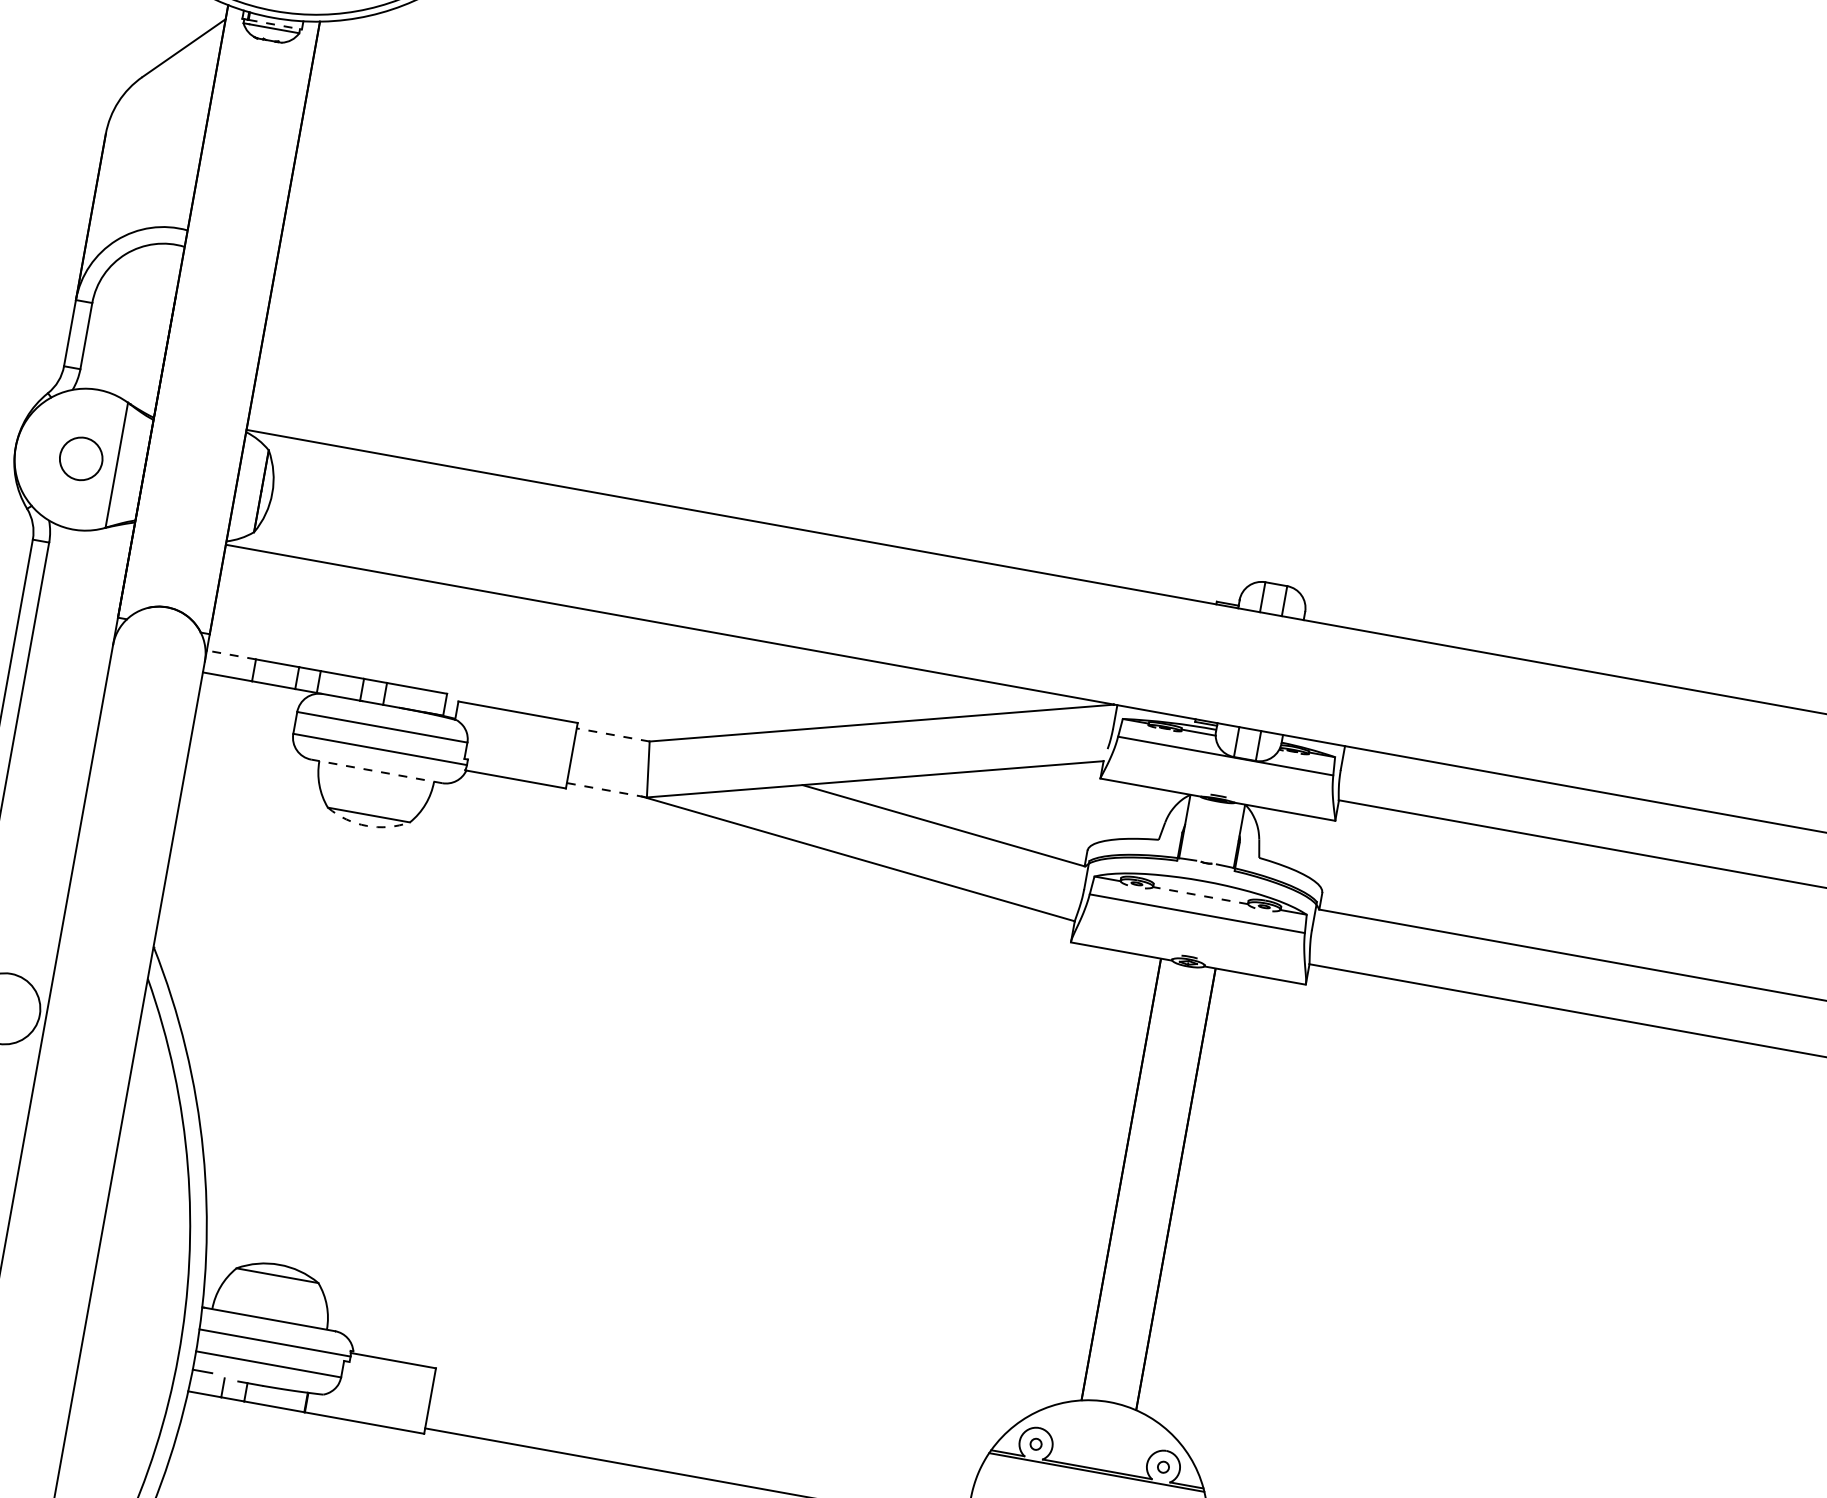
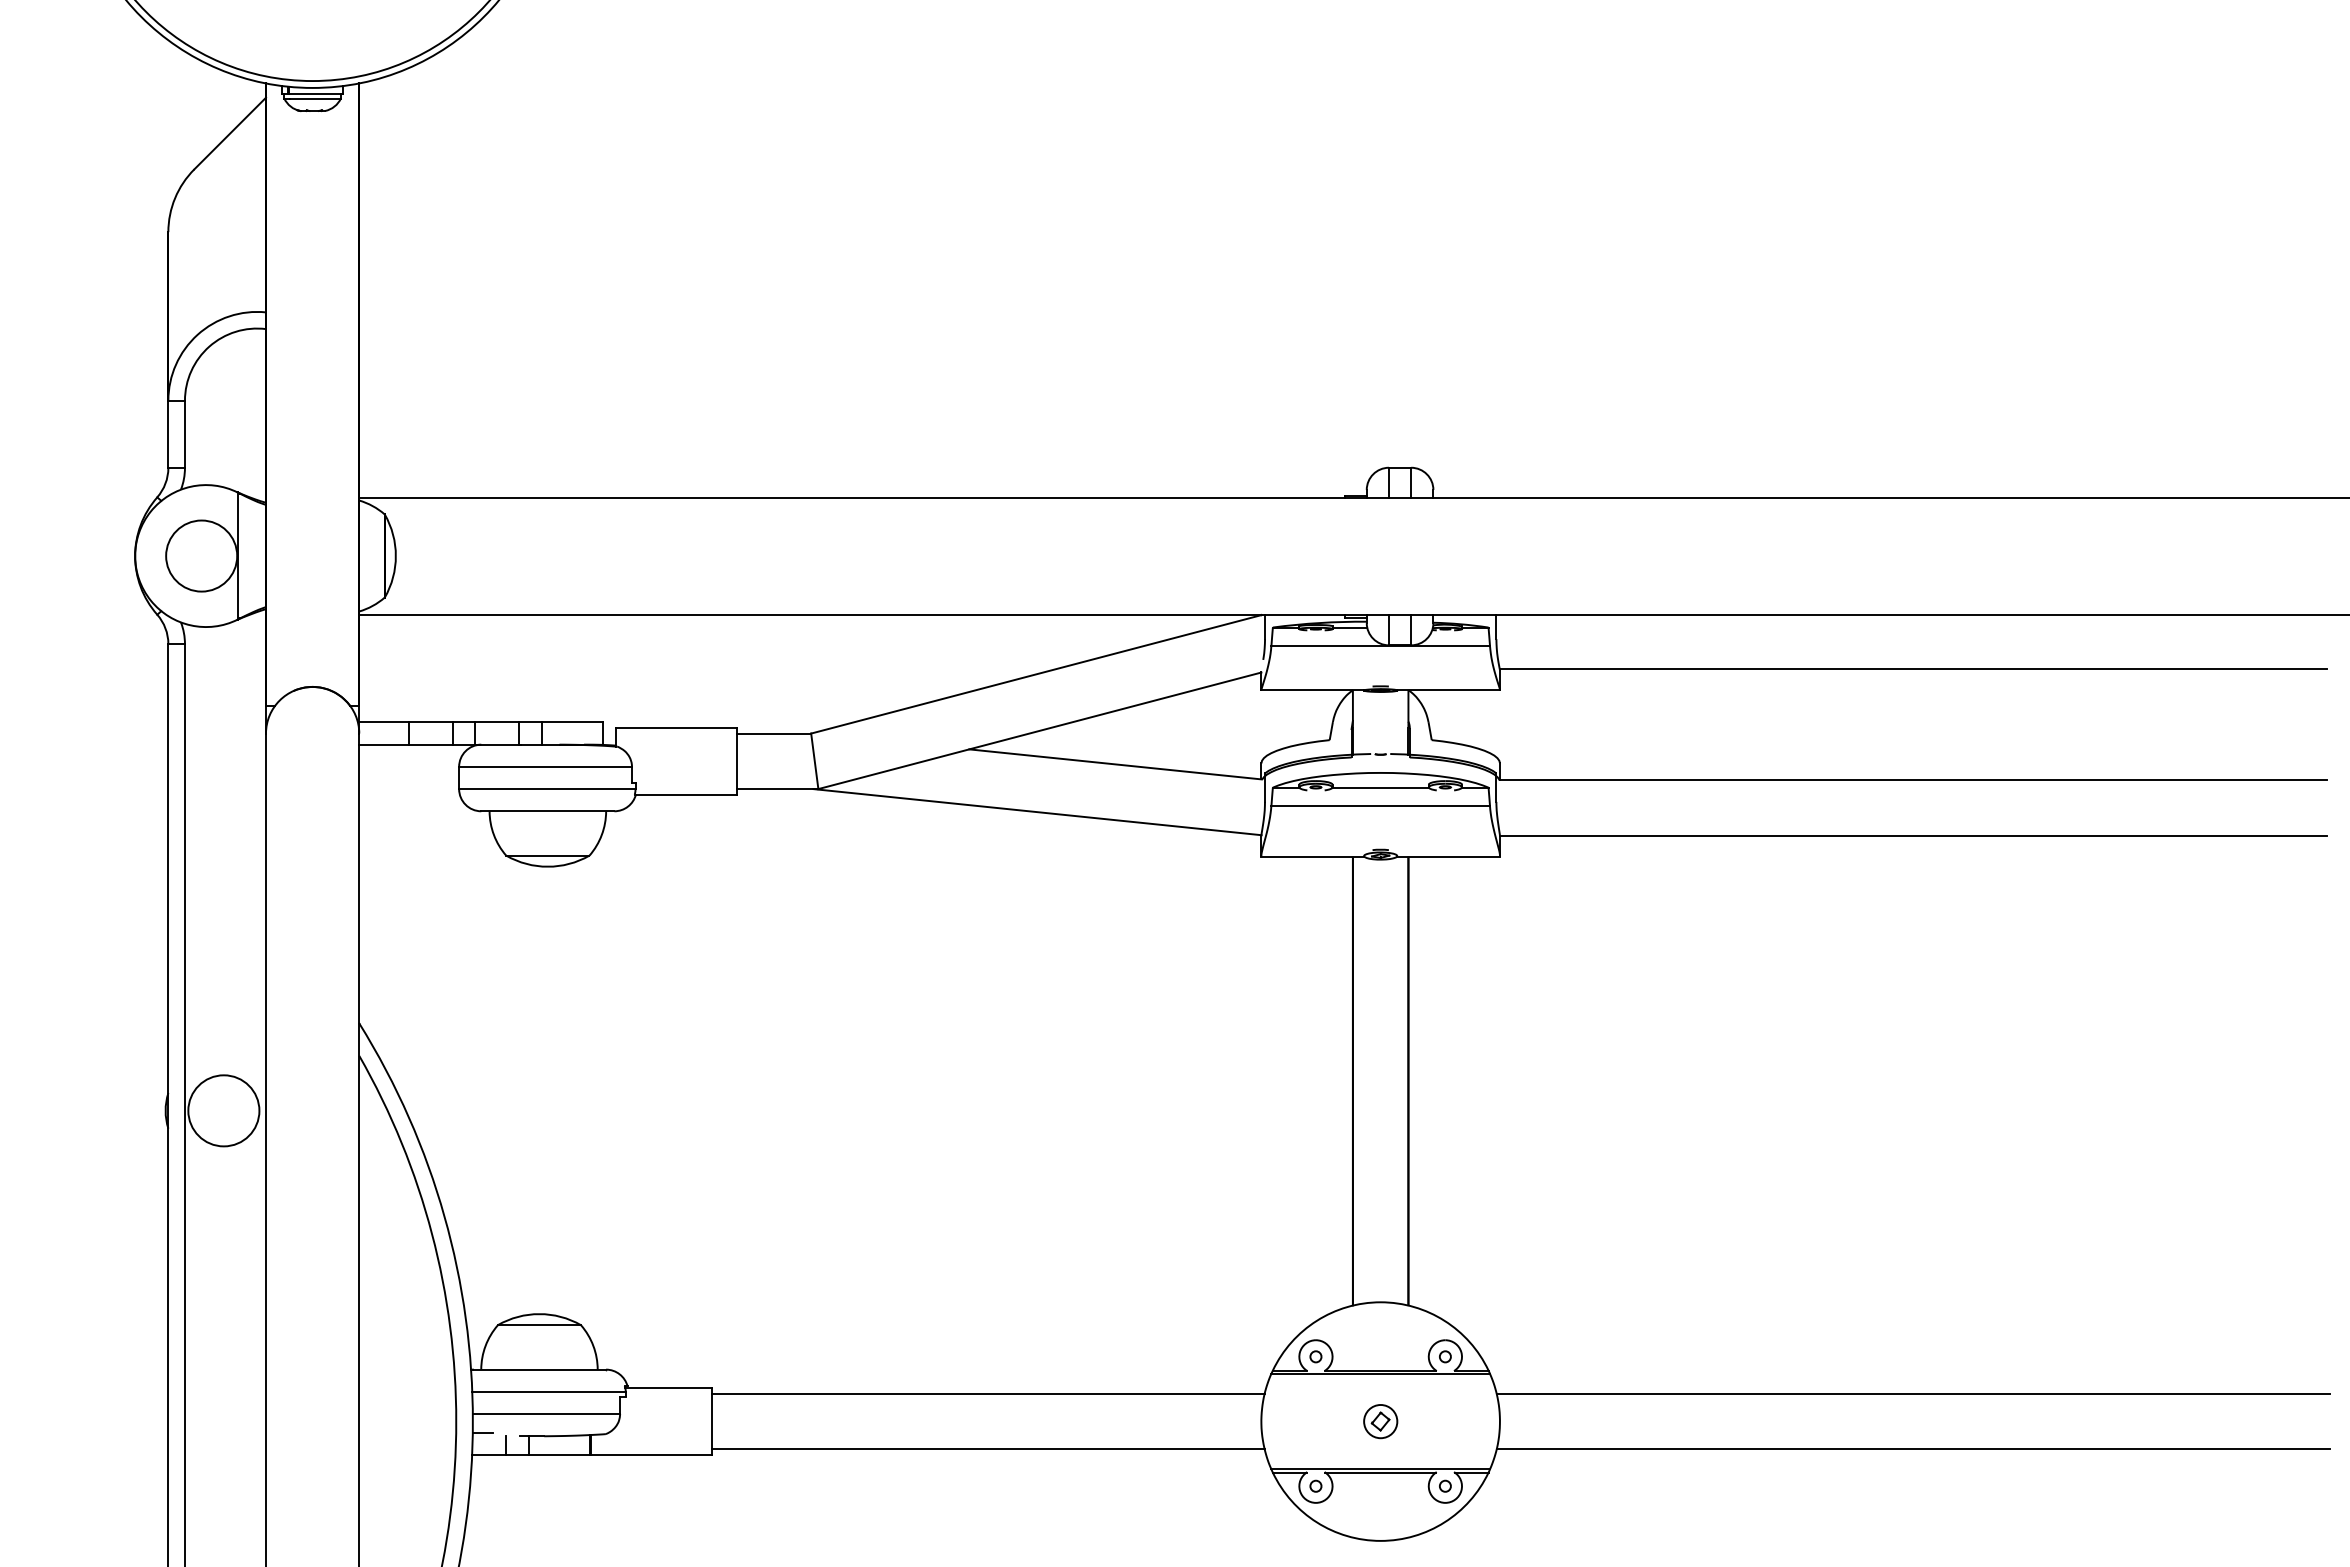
line: (275, 24) -> (316, 94), dashed -> solid
circle: (81, 458) -> (201, 555), size x1.67
line: (231, 655) -> (384, 722), dashed -> solid
line: (612, 734) -> (773, 733), dashed -> solid
line: (376, 771) -> (547, 811), dashed -> solid
line: (606, 790) -> (777, 789), dashed -> solid
arc: (366, 825) -> (547, 866), dashed -> solid
line: (1200, 895) -> (1380, 787), dashed -> solid
line: (706, 1422) -> (987, 1393), added

